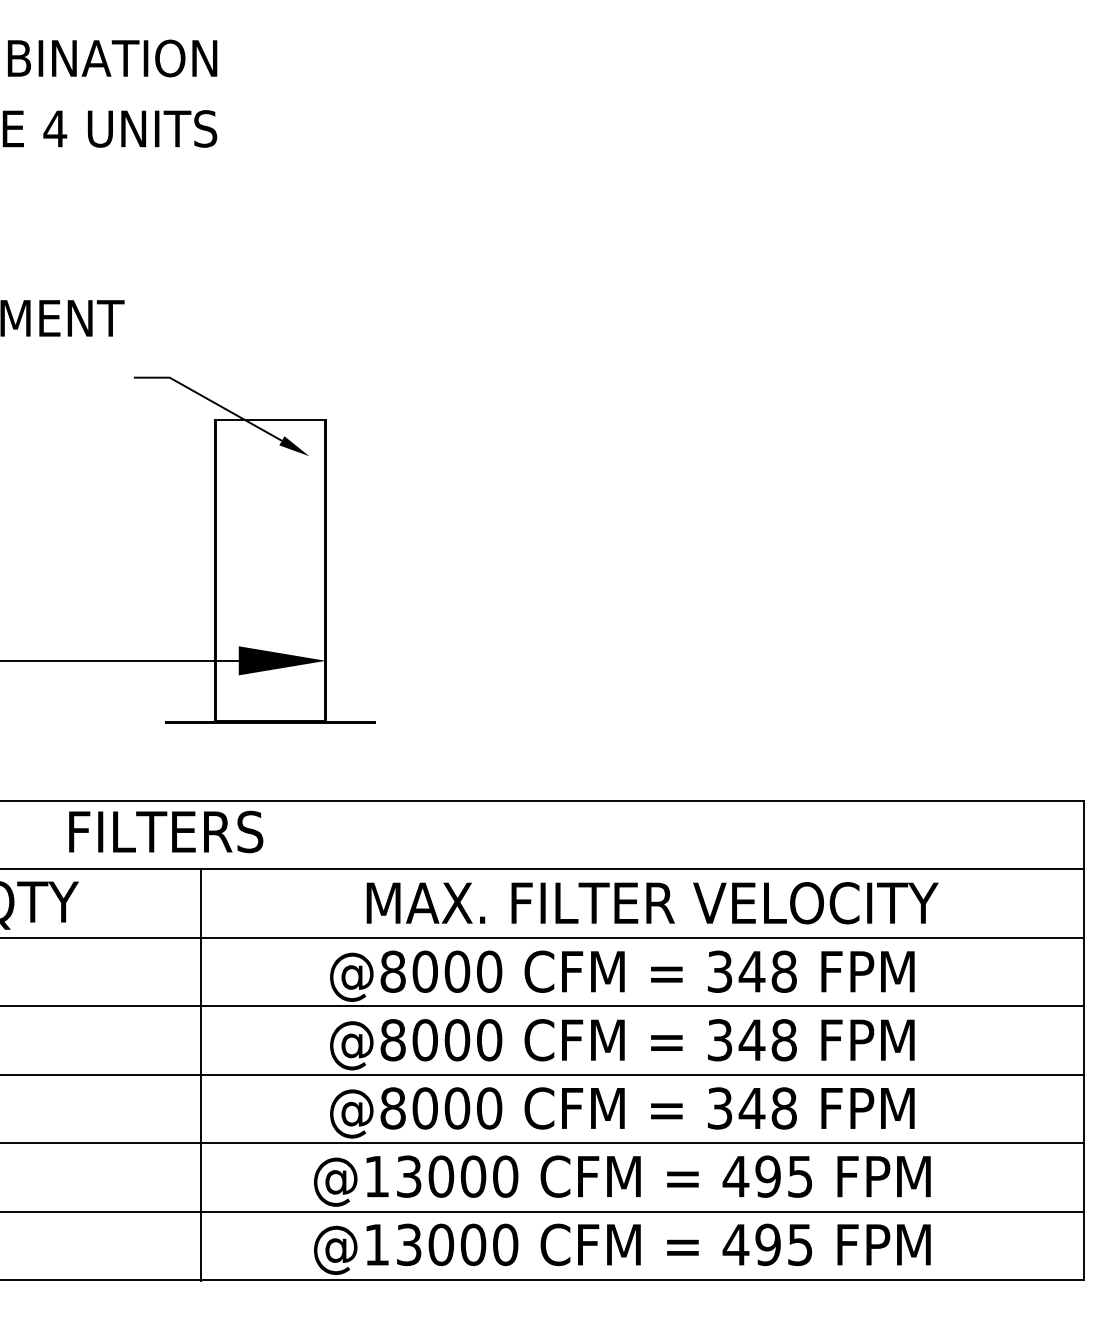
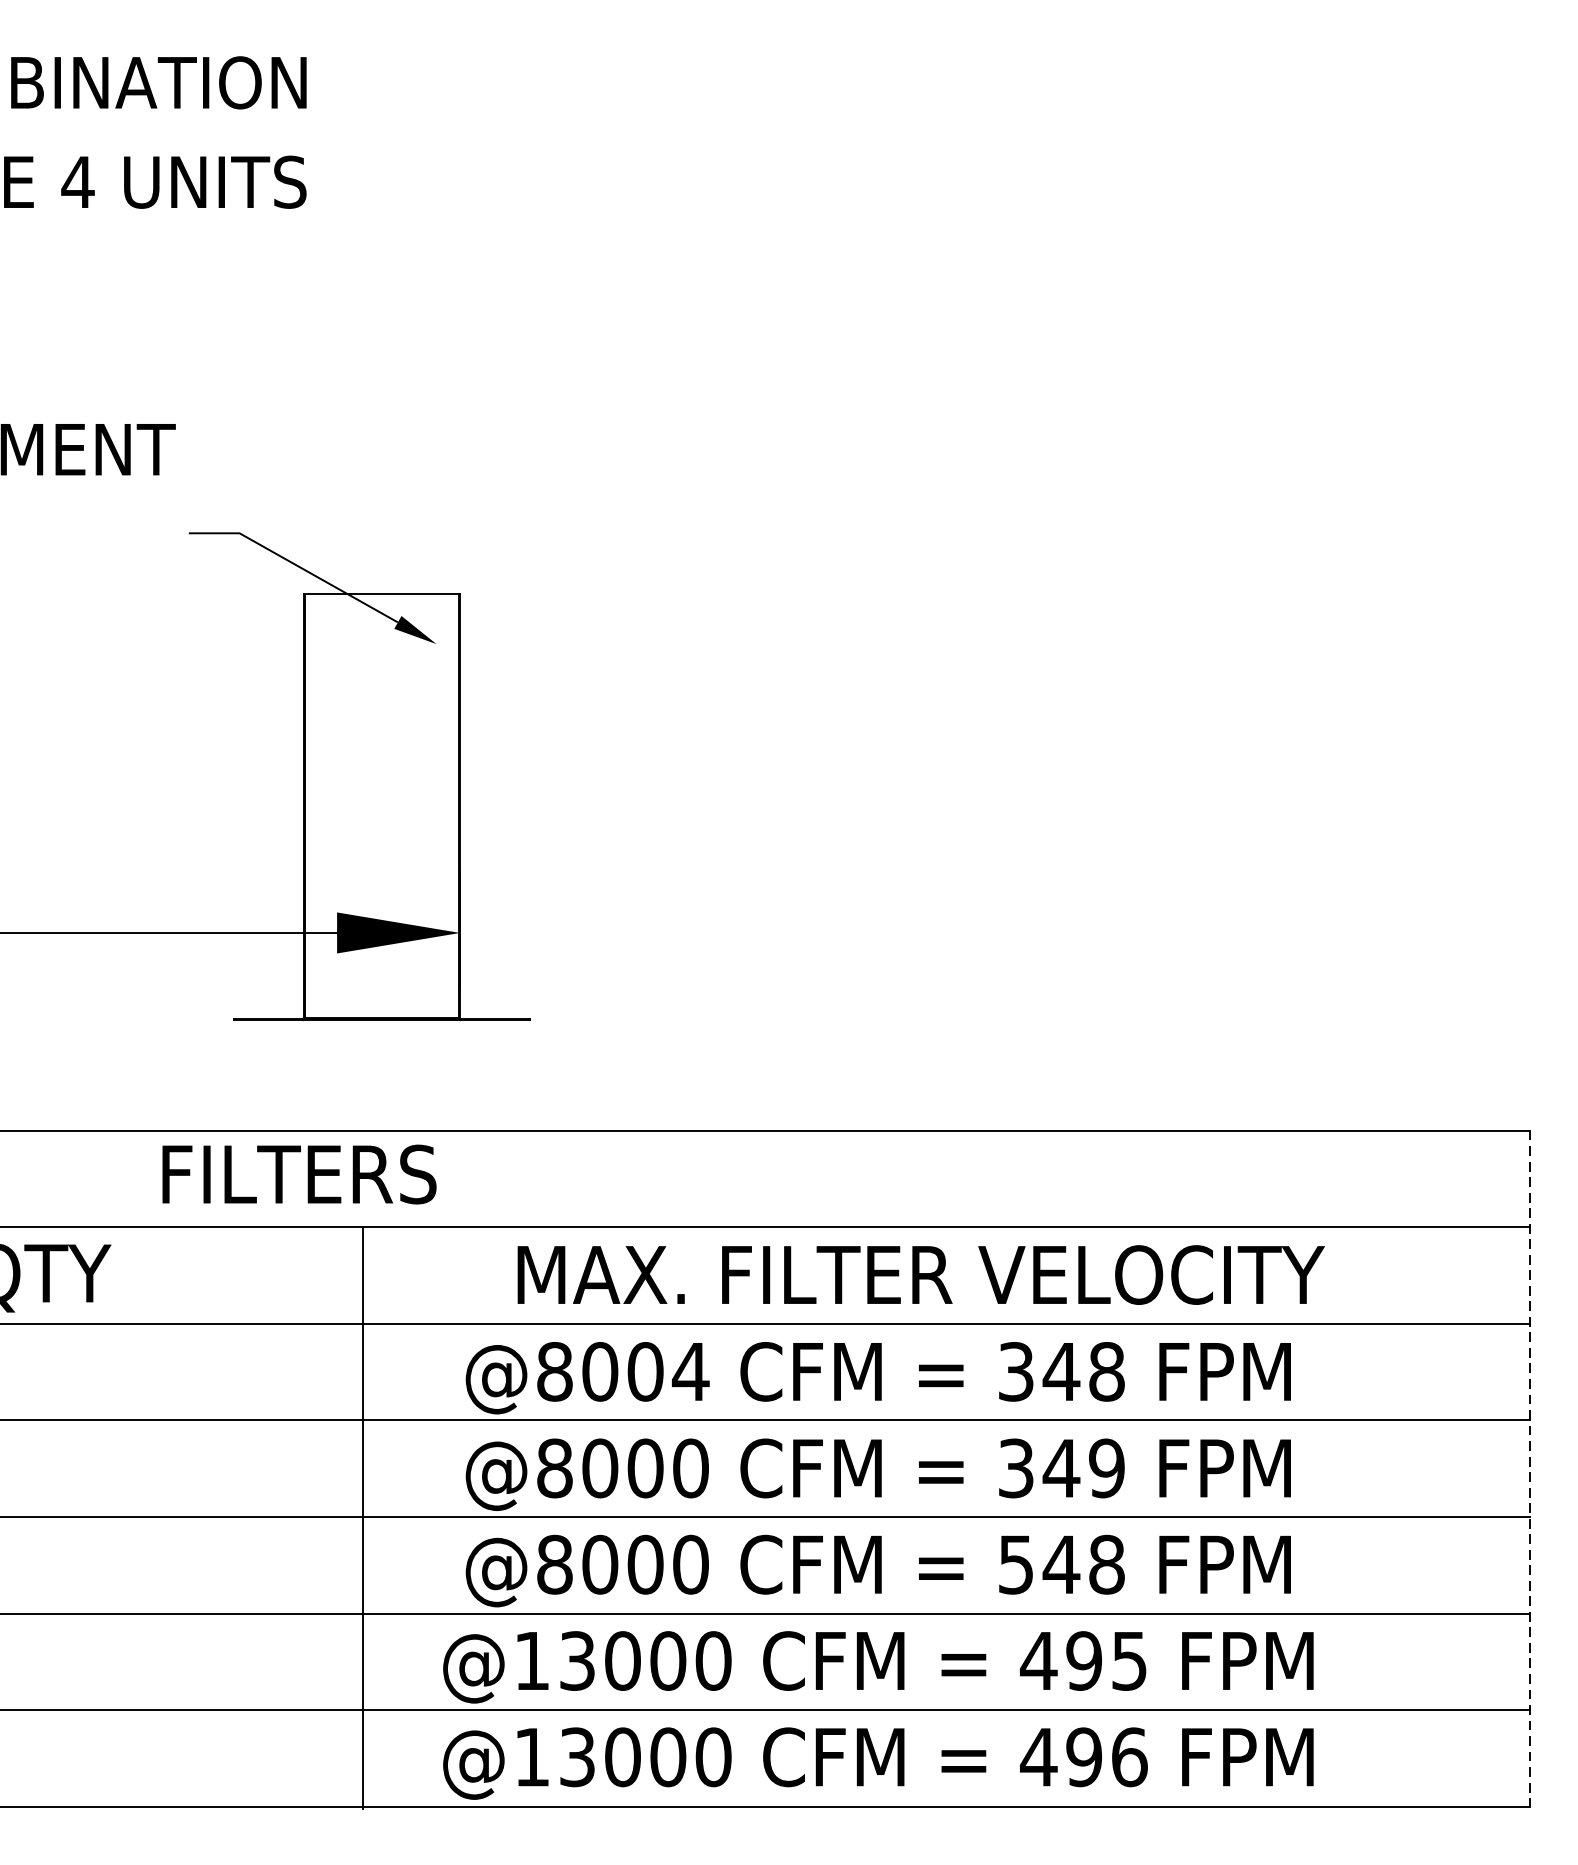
text: (166, 831) -> (299, 1173), moved
text: (489, 971) -> (690, 1371), @8000 -> @8004
text: (783, 1040) -> (1105, 1468), 348 -> 349
line: (1084, 1040) -> (1530, 1468), solid -> dashed
line: (201, 1075) -> (363, 1518), moved
text: (720, 1107) -> (1016, 1563), 348 -> 548
text: (800, 1244) -> (1129, 1756), 495 -> 496

